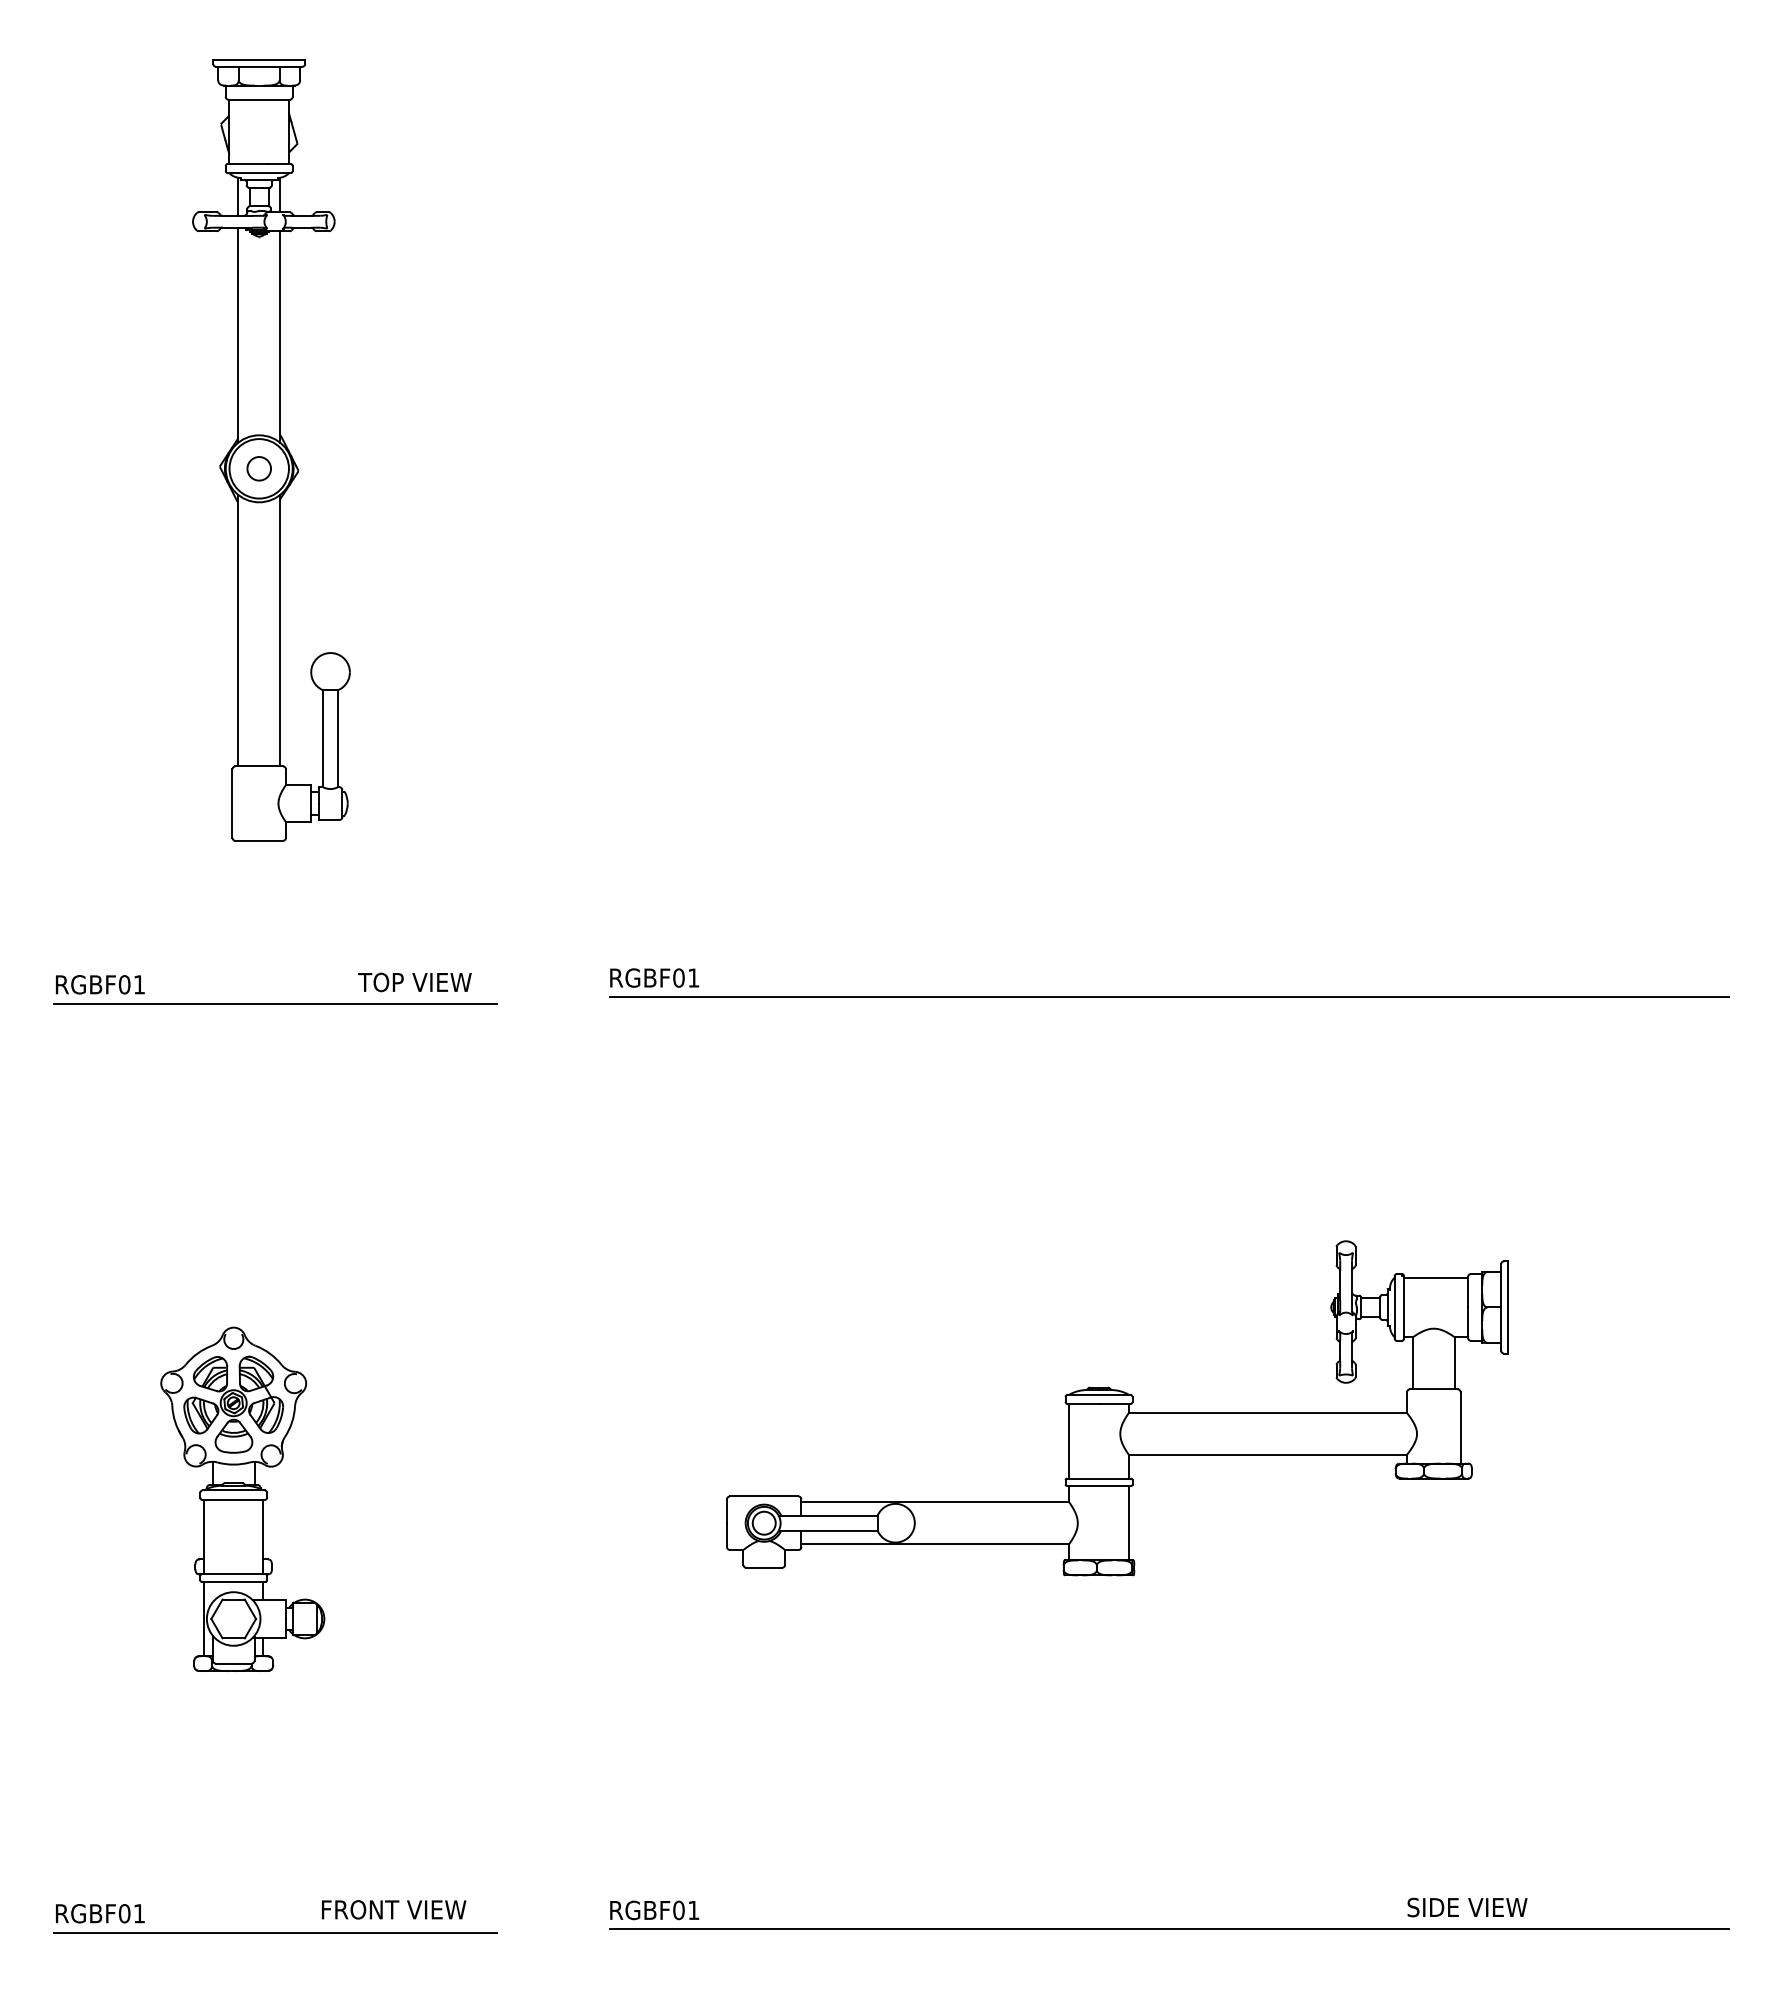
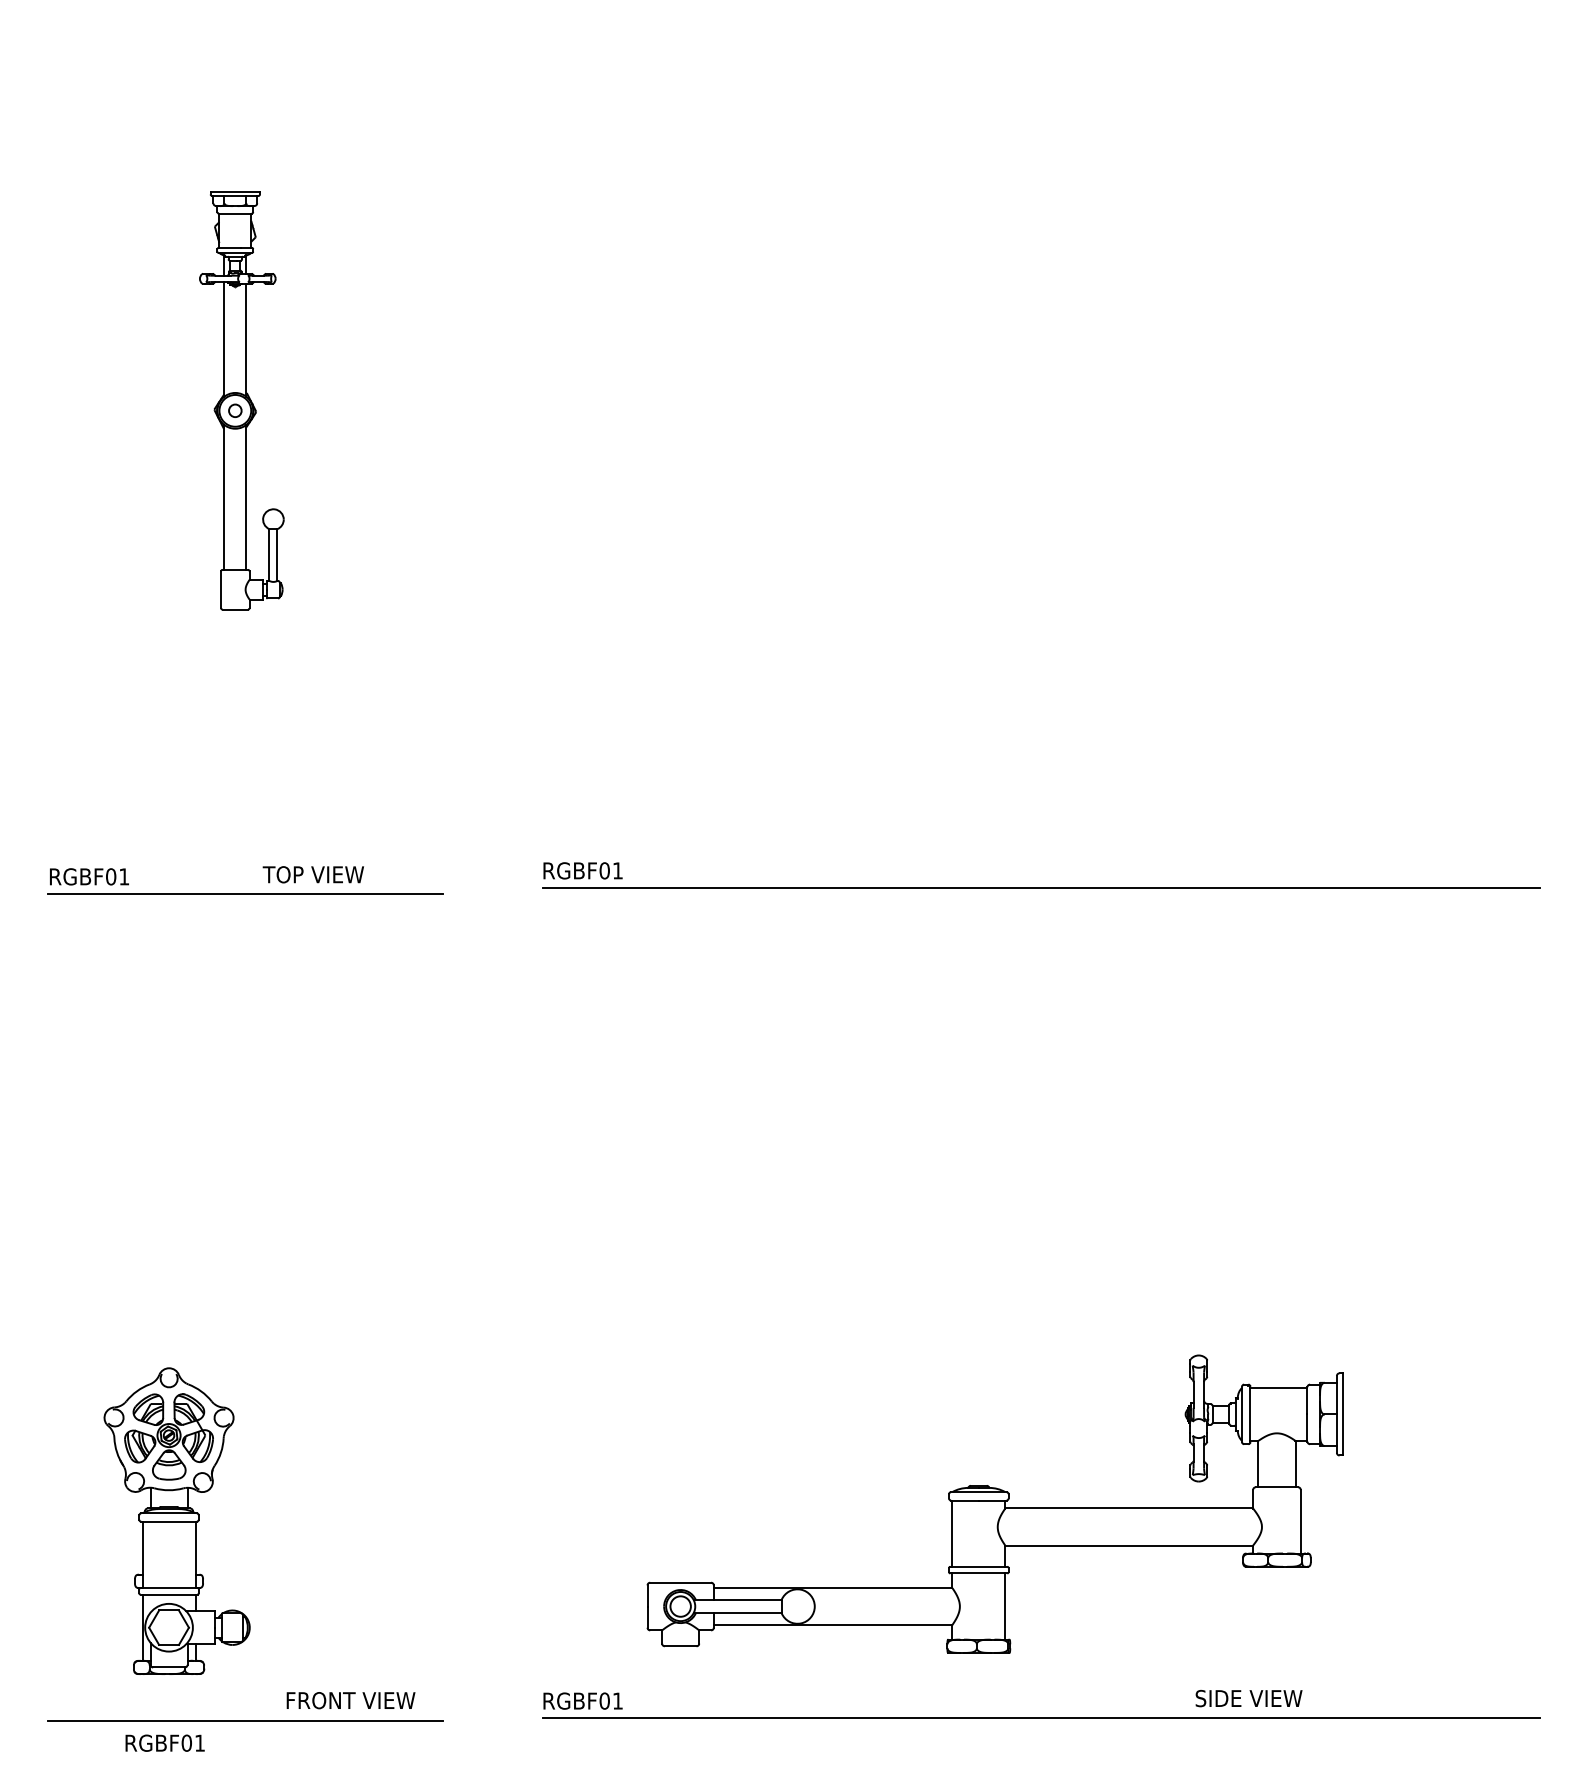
part: (271, 450) -> (241, 401), size x0.6
text: (414, 982) -> (313, 874), moved
part: (1117, 1408) -> (995, 1504), moved
part: (242, 1498) -> (176, 1520), moved
text: (1467, 1907) -> (1249, 1698), moved
text: (100, 1913) -> (165, 1743), moved

